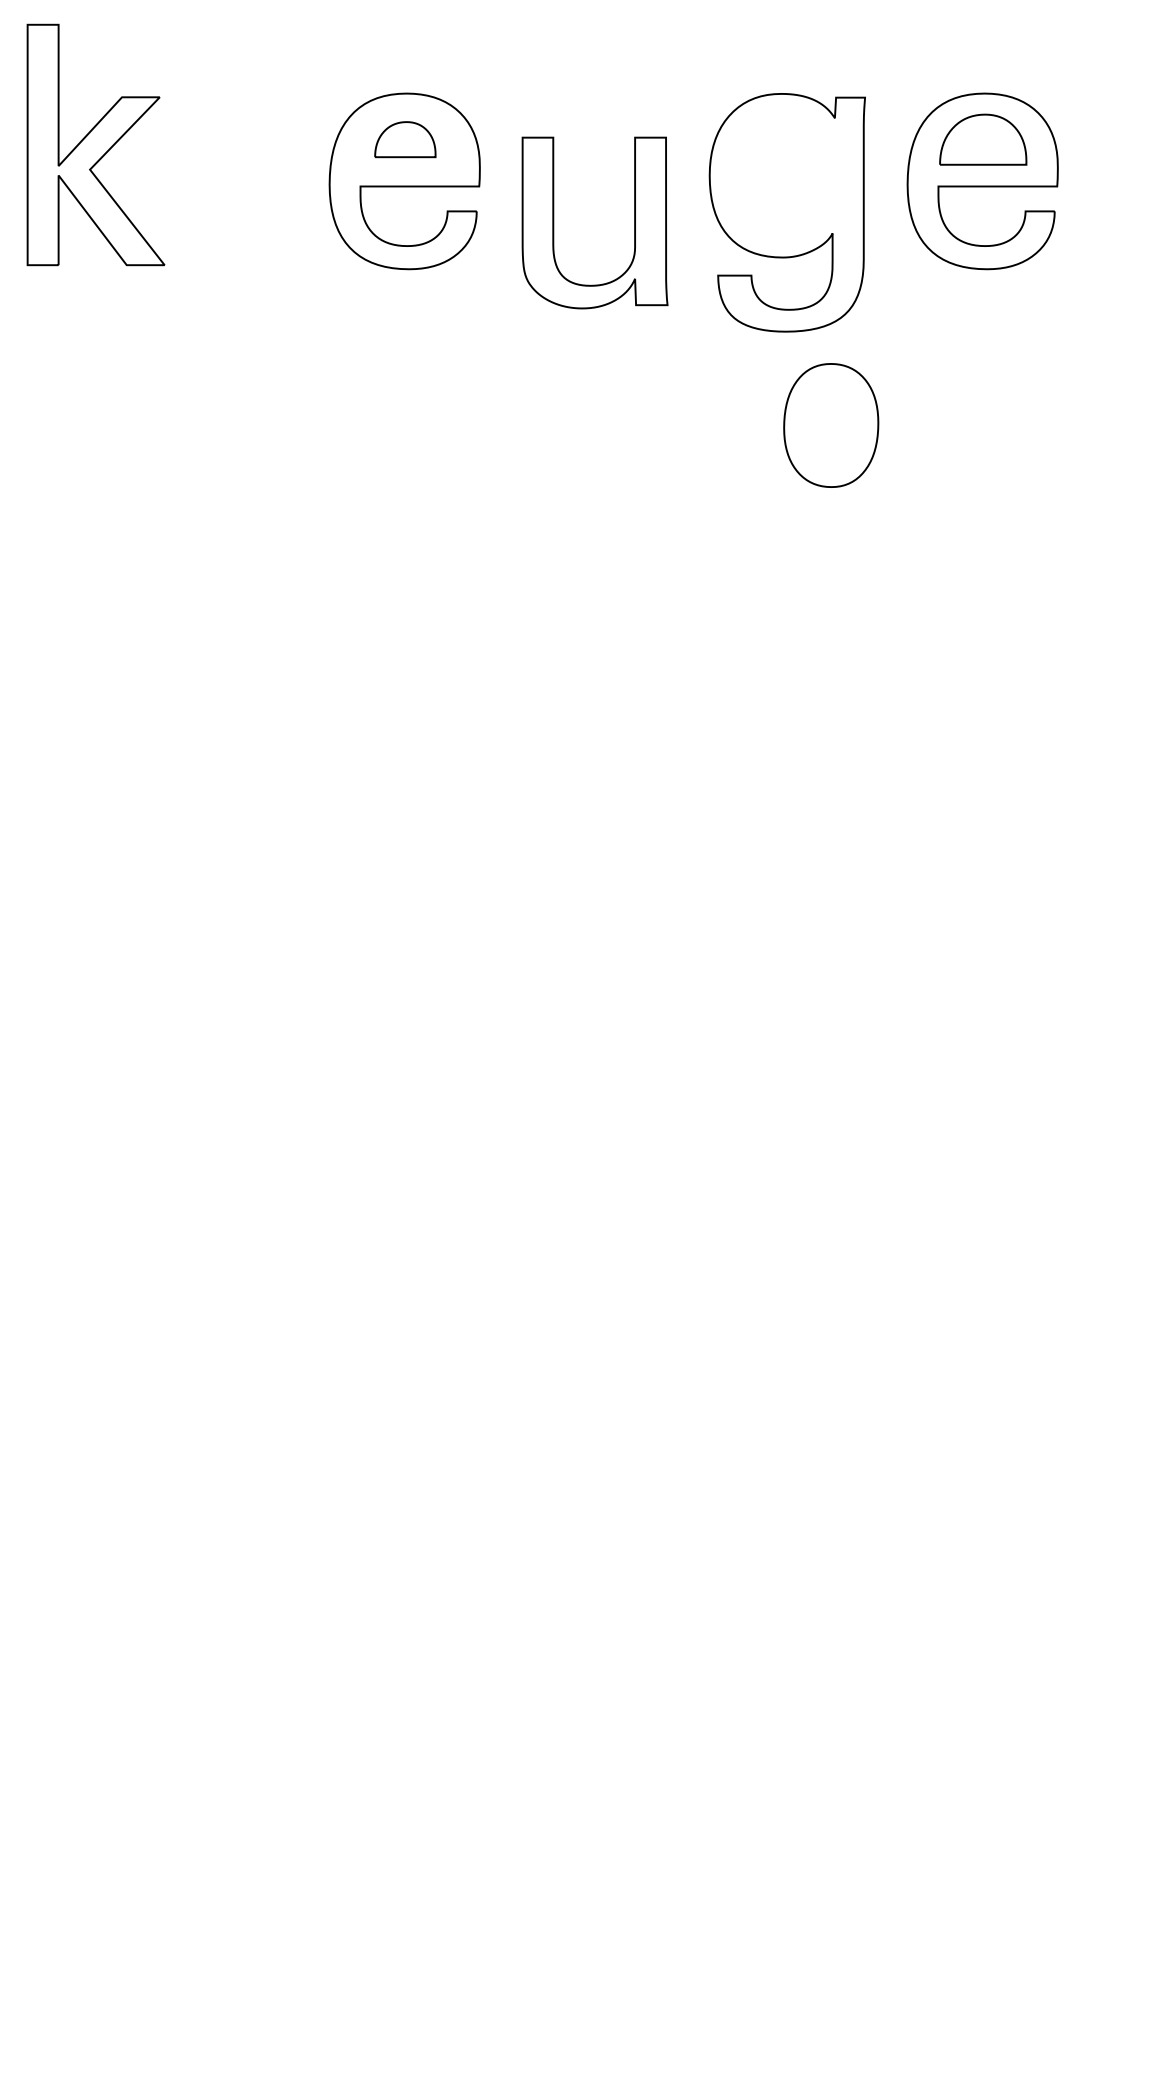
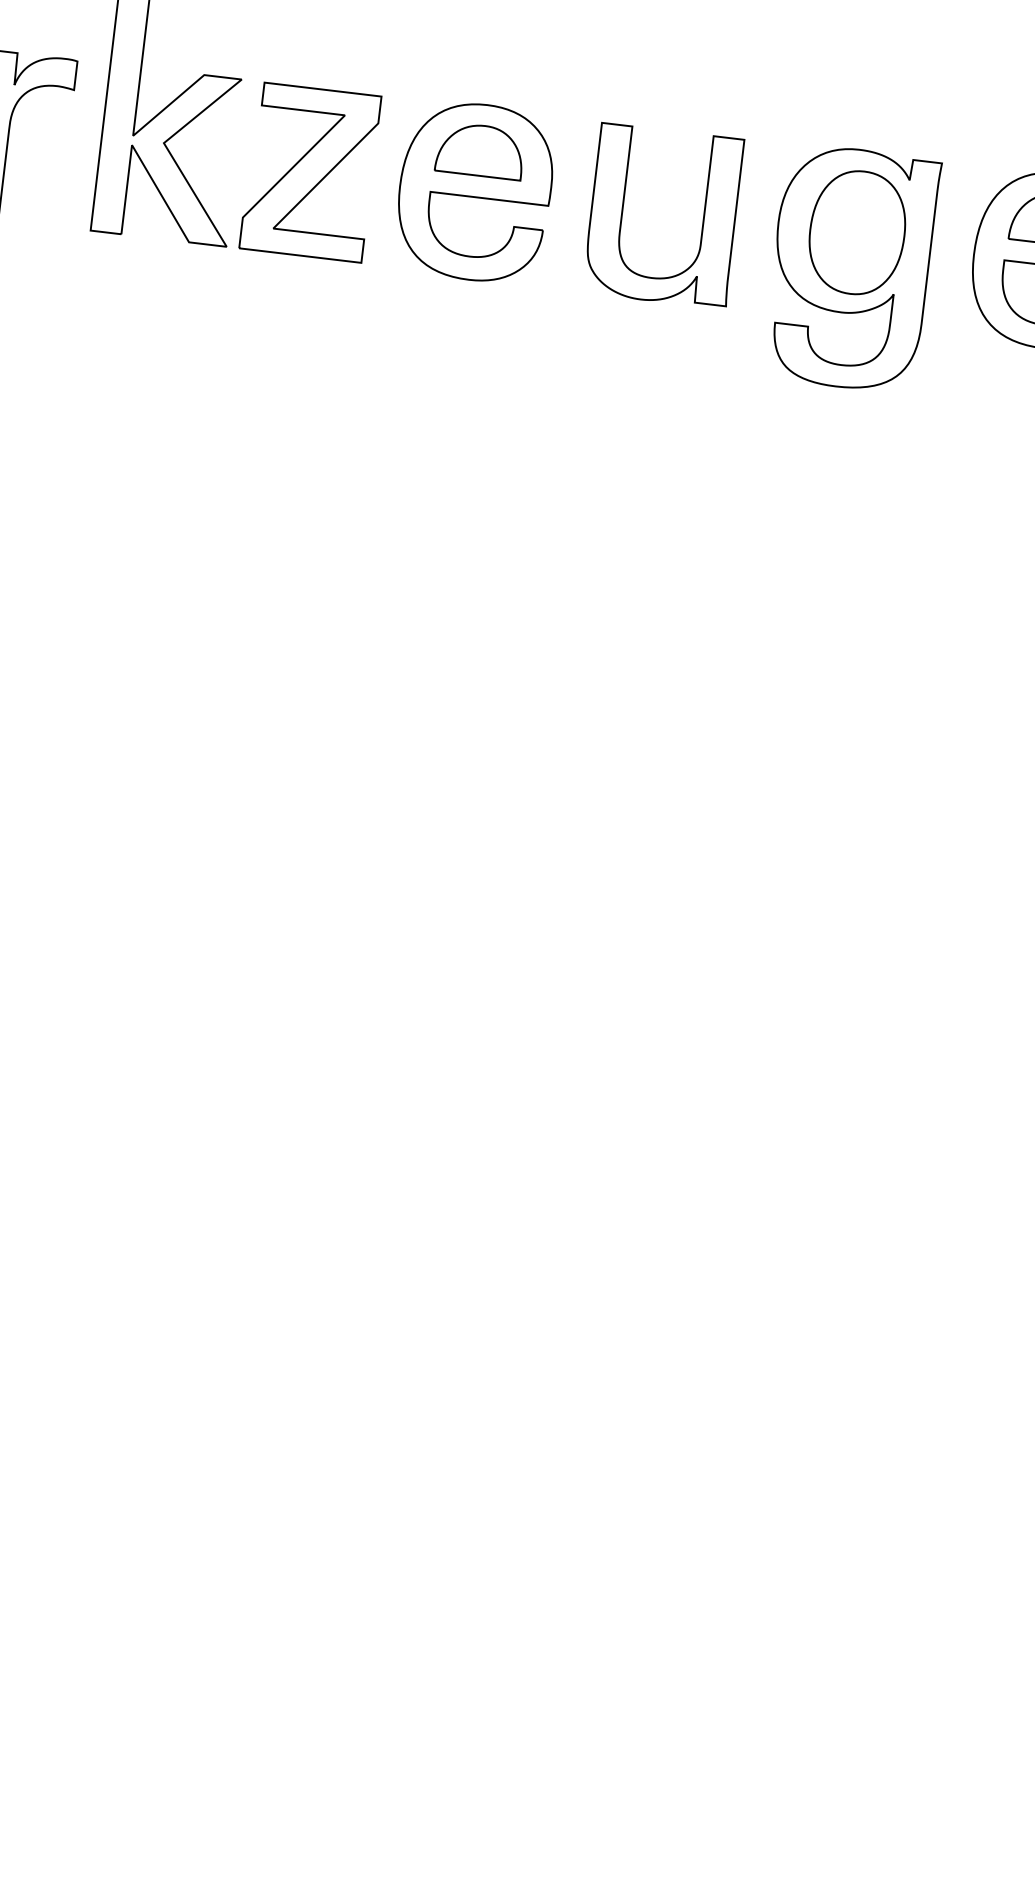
part: (405, 139) -> (480, 150), size x1.43
part: (238, 181) -> (309, 172), added
part: (554, 222) -> (623, 210), moved
part: (831, 425) -> (857, 232), moved

